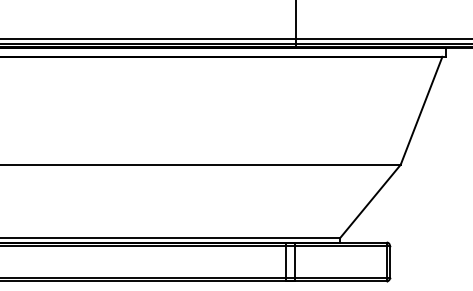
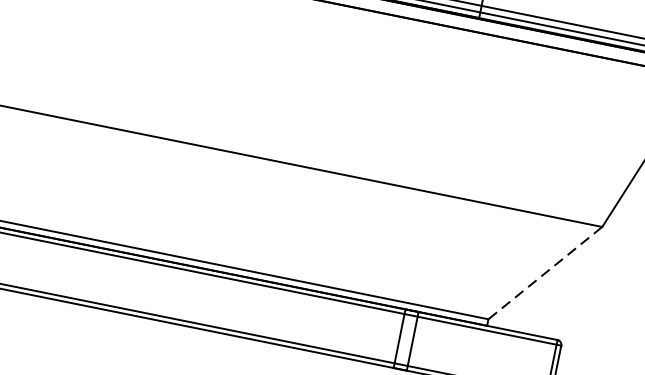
line: (370, 201) -> (545, 273), solid -> dashed

